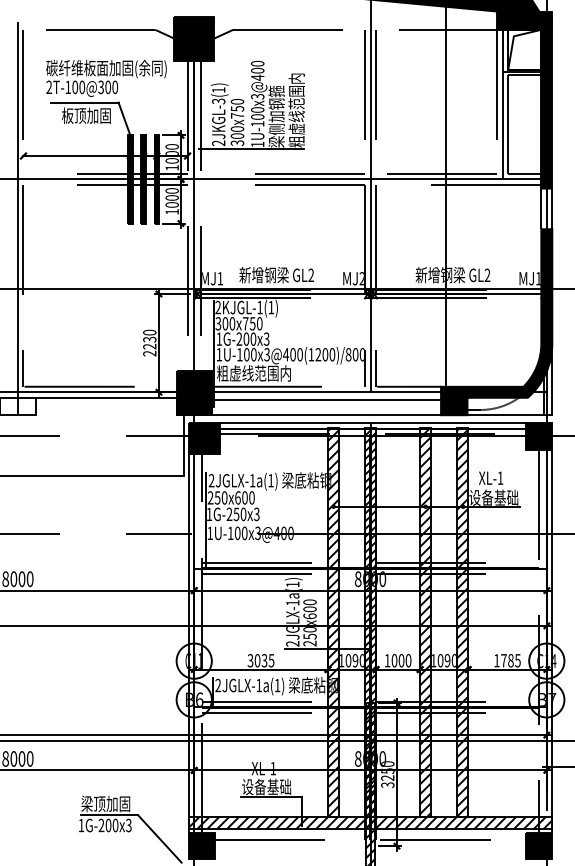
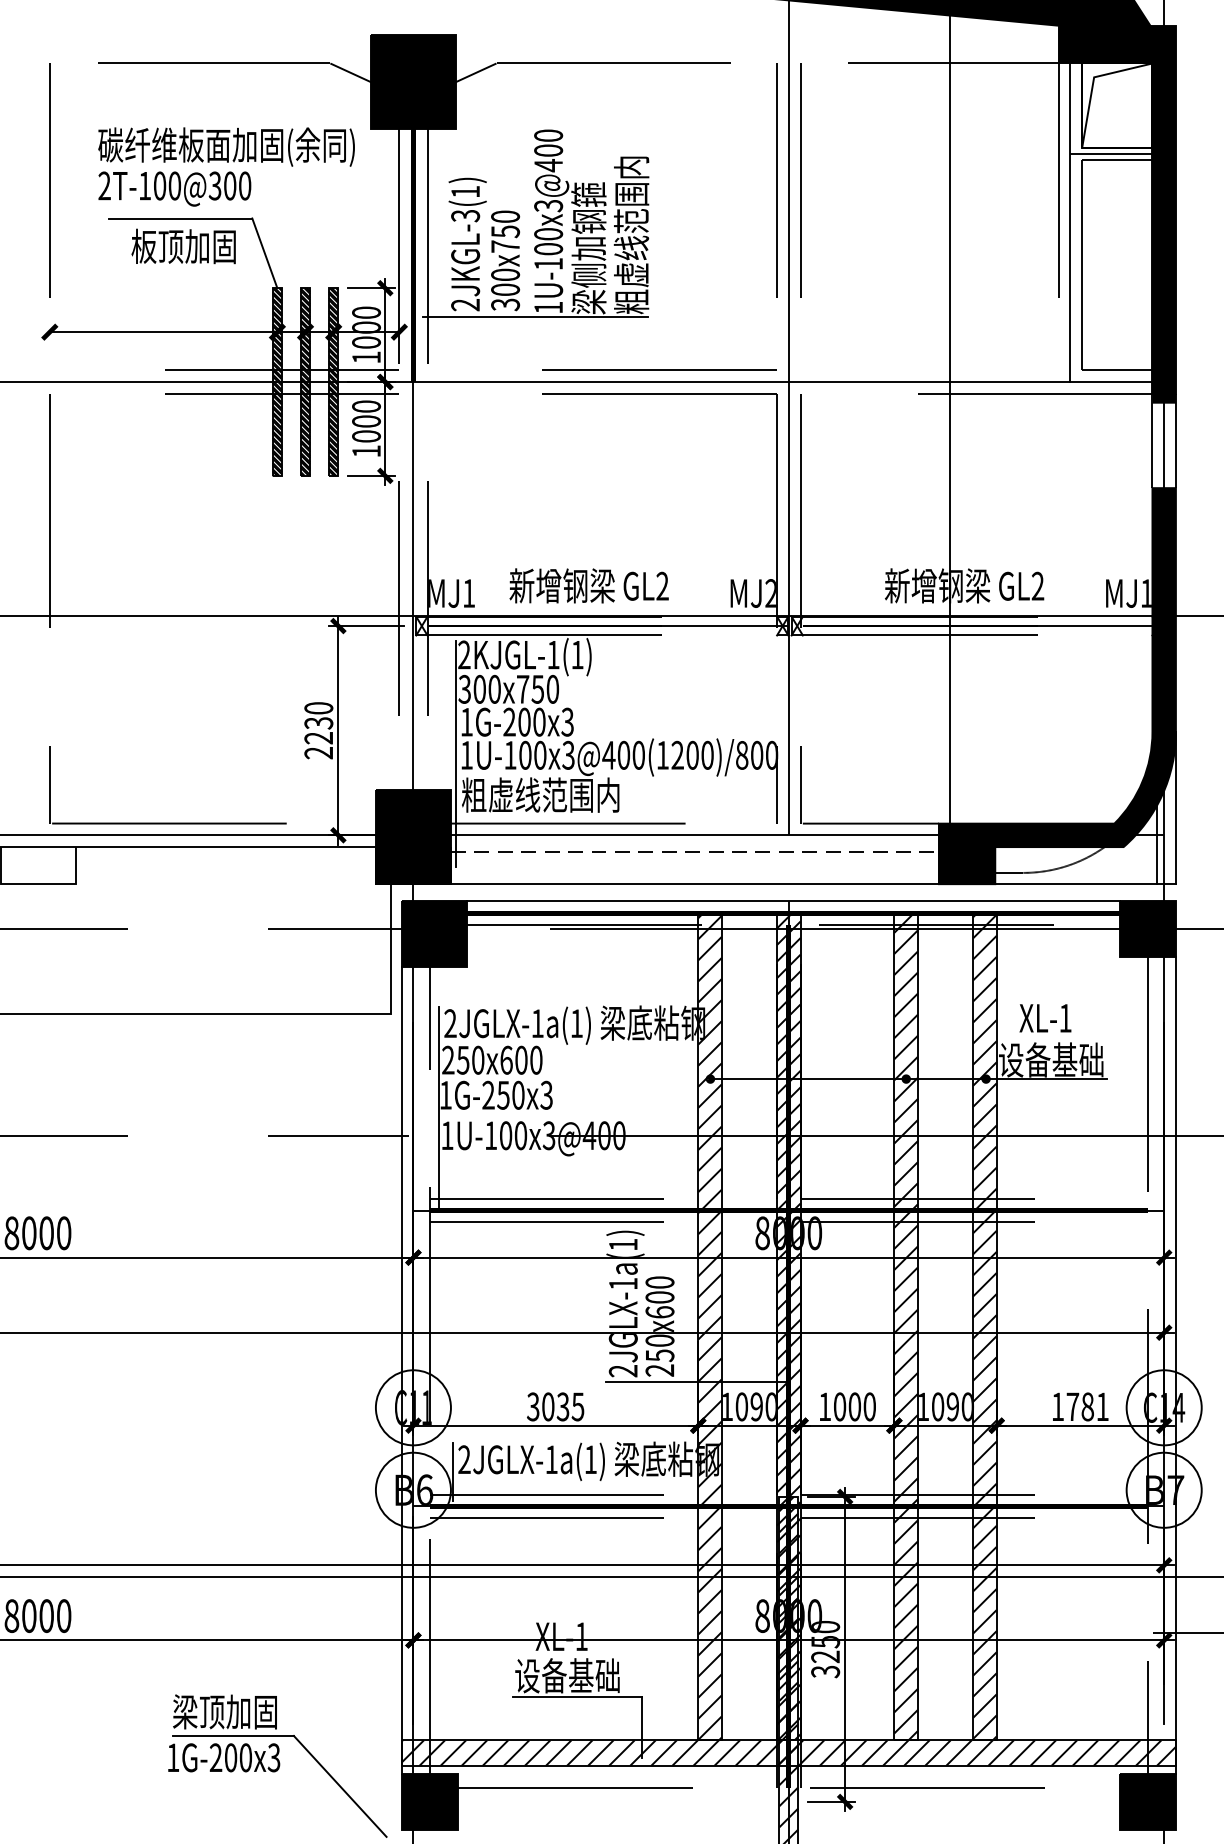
line: (436, 173) -> (929, 369), removed
line: (17, 218) -> (37, 465), removed
line: (326, 400) -> (695, 852), solid -> dashed
text: (517, 660) -> (1101, 1406), 1785 -> 1781

